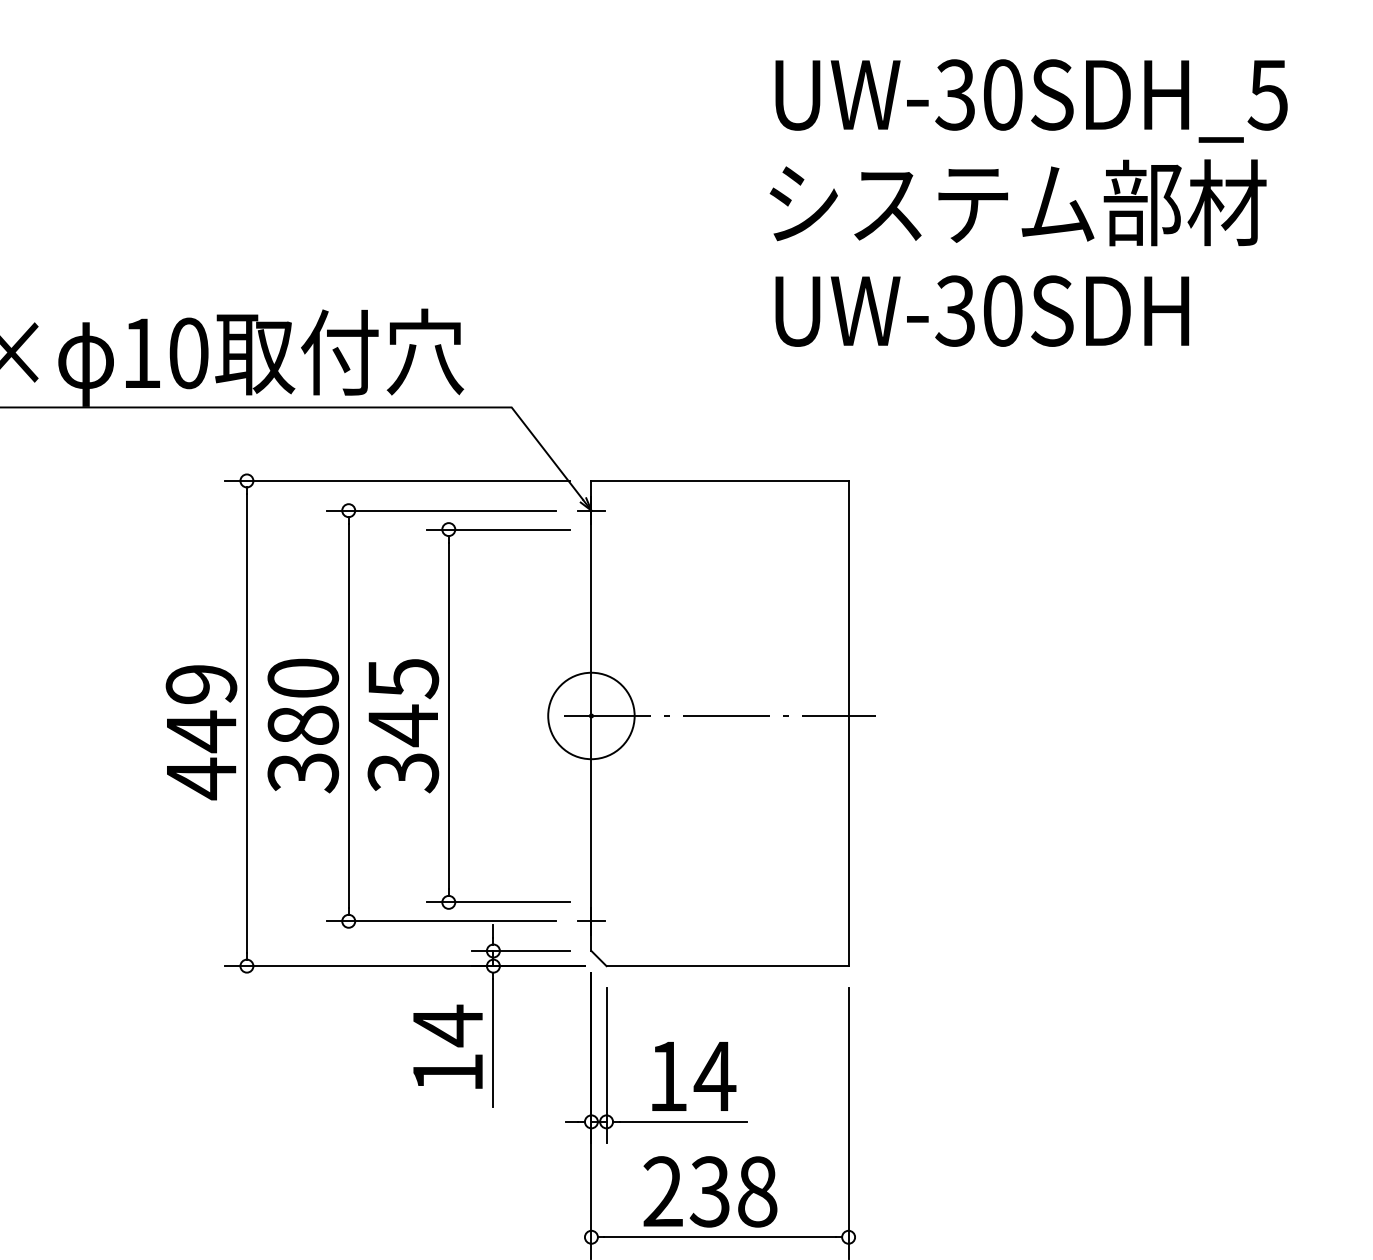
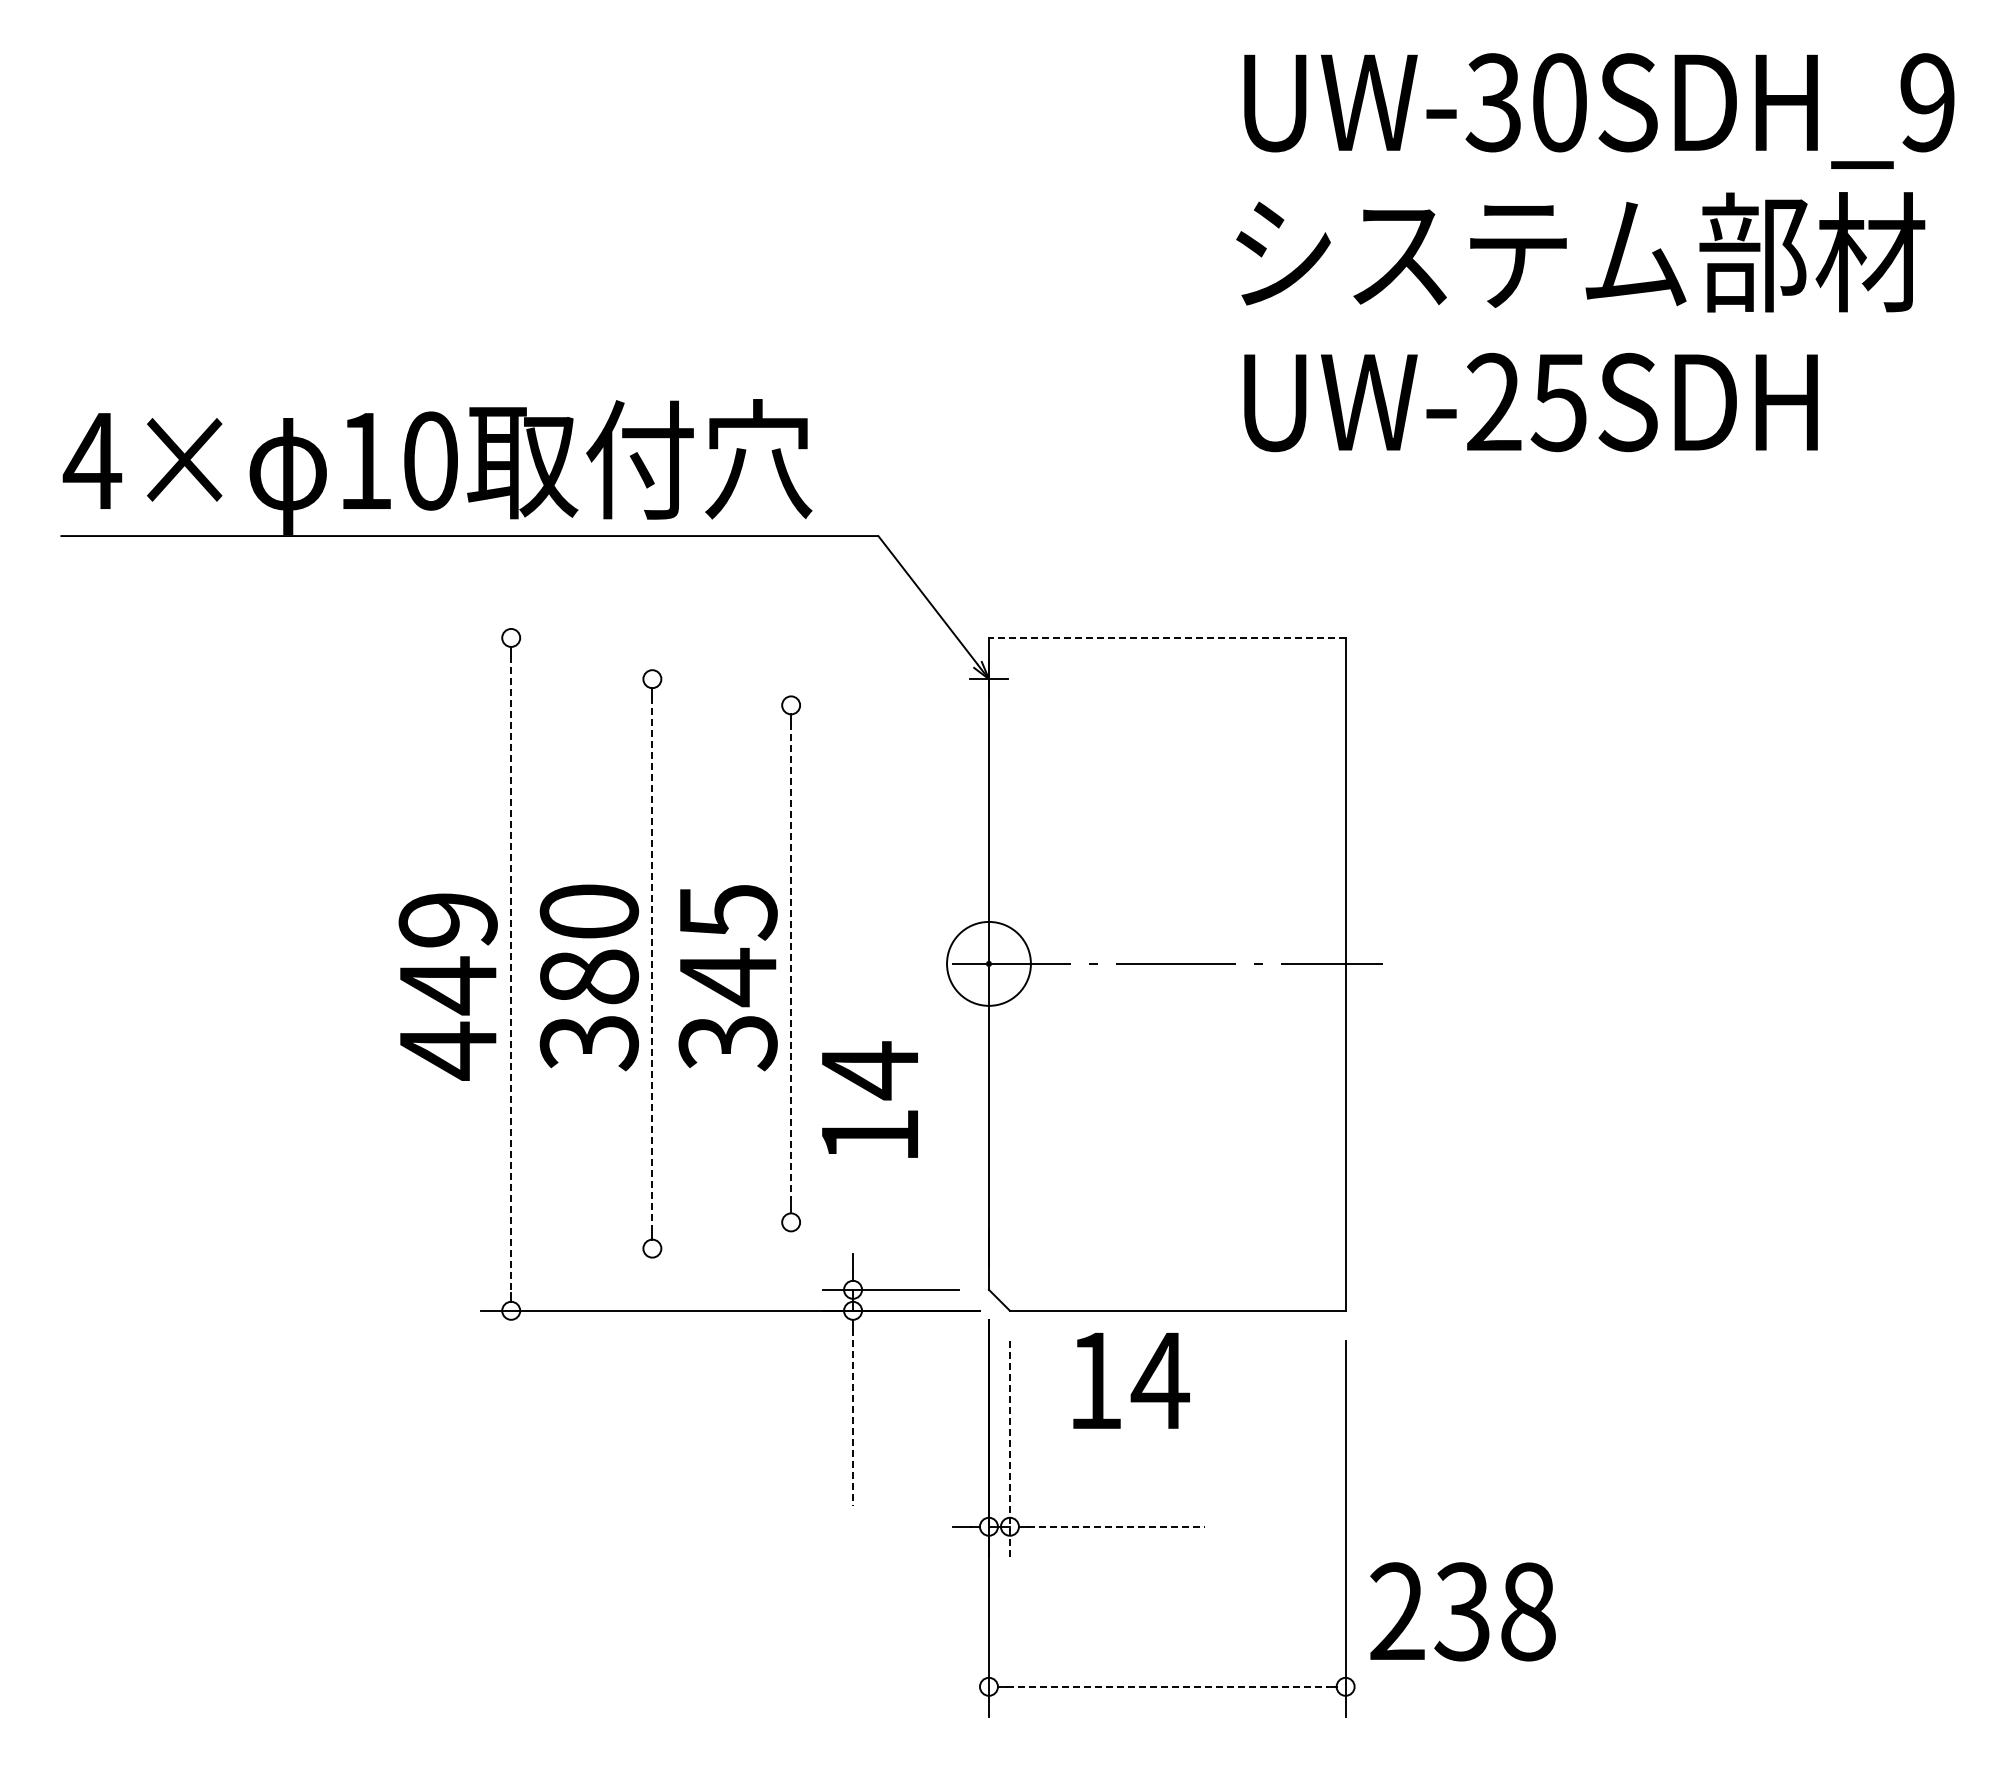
text: (1267, 94) -> (1926, 102), UW-30SDH_5 -> UW-30SDH_9
text: (978, 311) -> (1525, 402), UW-30SDH -> UW-25SDH
line: (397, 480) -> (720, 637), removed
line: (719, 480) -> (1166, 637), solid -> dashed
line: (441, 510) -> (781, 679), removed
line: (498, 529) -> (860, 705), removed
line: (348, 715) -> (652, 963), solid -> dashed
line: (449, 715) -> (791, 963), solid -> dashed
circle: (591, 715) -> (988, 963), size x0.7
line: (247, 723) -> (511, 974), solid -> dashed
line: (498, 902) -> (860, 1222), removed
line: (441, 921) -> (781, 1248), removed
line: (591, 921) -> (988, 1248), removed
line: (493, 1043) -> (853, 1417), solid -> dashed
text: (447, 1046) -> (869, 1099), moved
line: (606, 1065) -> (1009, 1448), solid -> dashed
text: (694, 1076) -> (1131, 1380), moved
line: (683, 1121) -> (1116, 1526), solid -> dashed
text: (710, 1191) -> (1462, 1611), moved
line: (720, 1237) -> (1167, 1686), solid -> dashed

